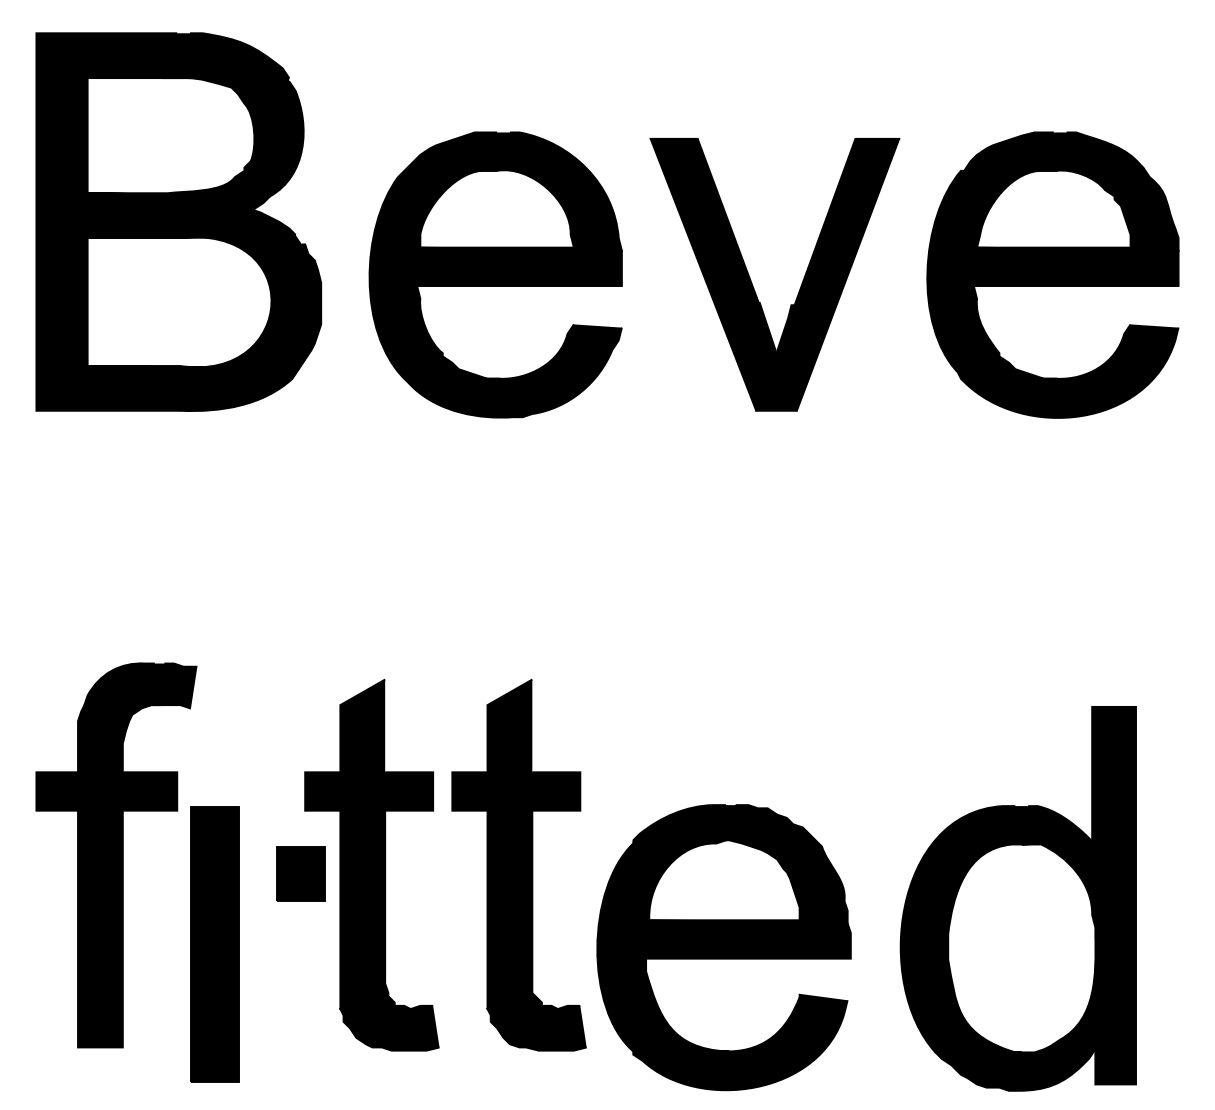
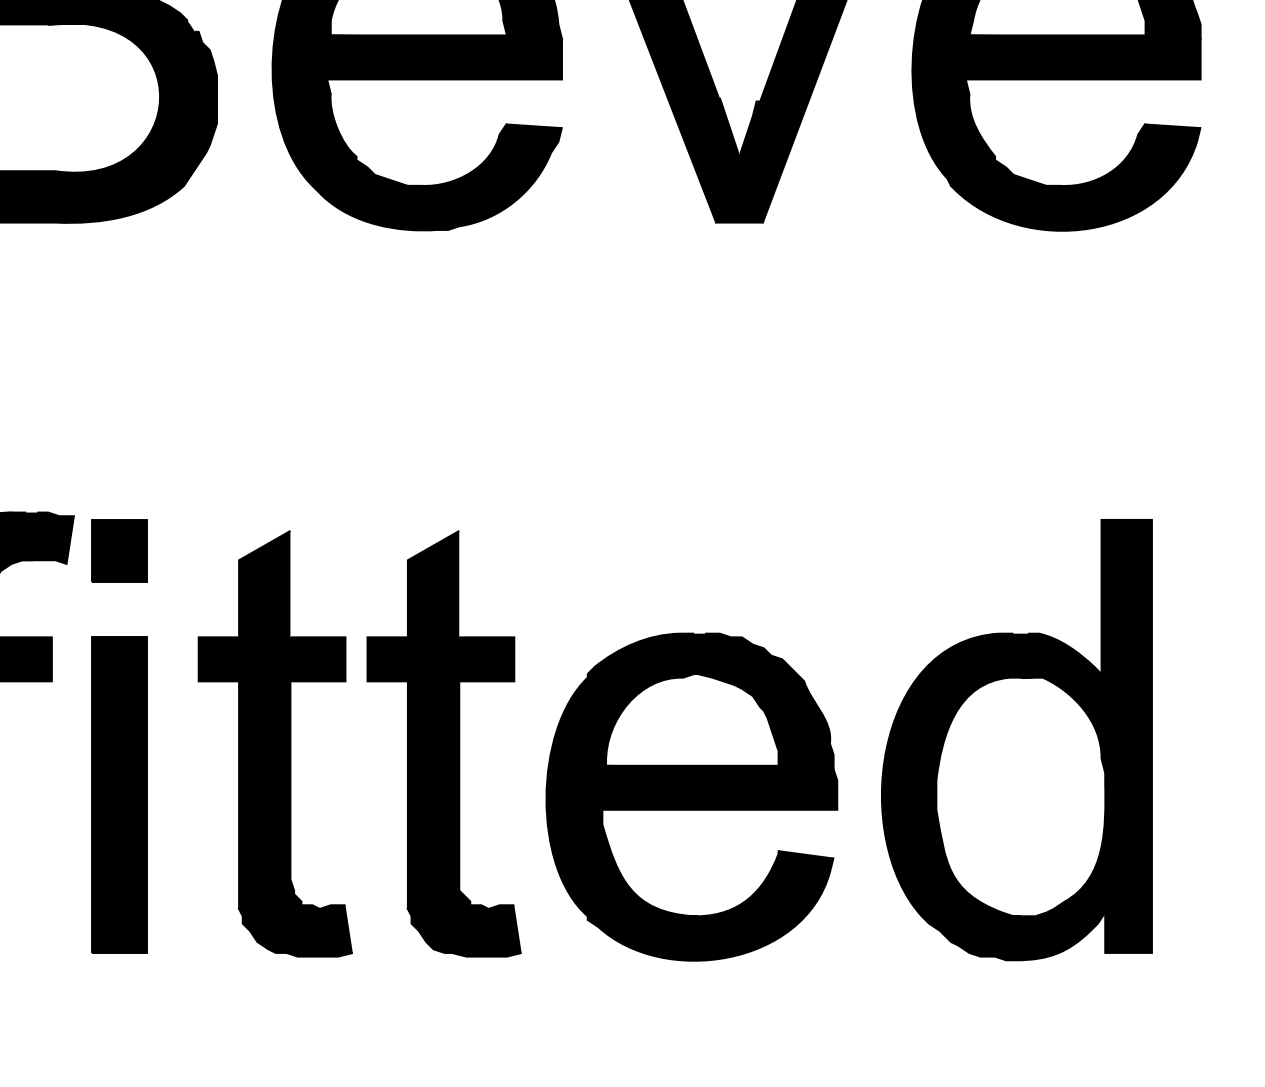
part: (300, 873) -> (118, 550), moved
part: (1017, 898) -> (1015, 739), moved
part: (214, 944) -> (118, 794), moved
part: (723, 947) -> (691, 797), moved

